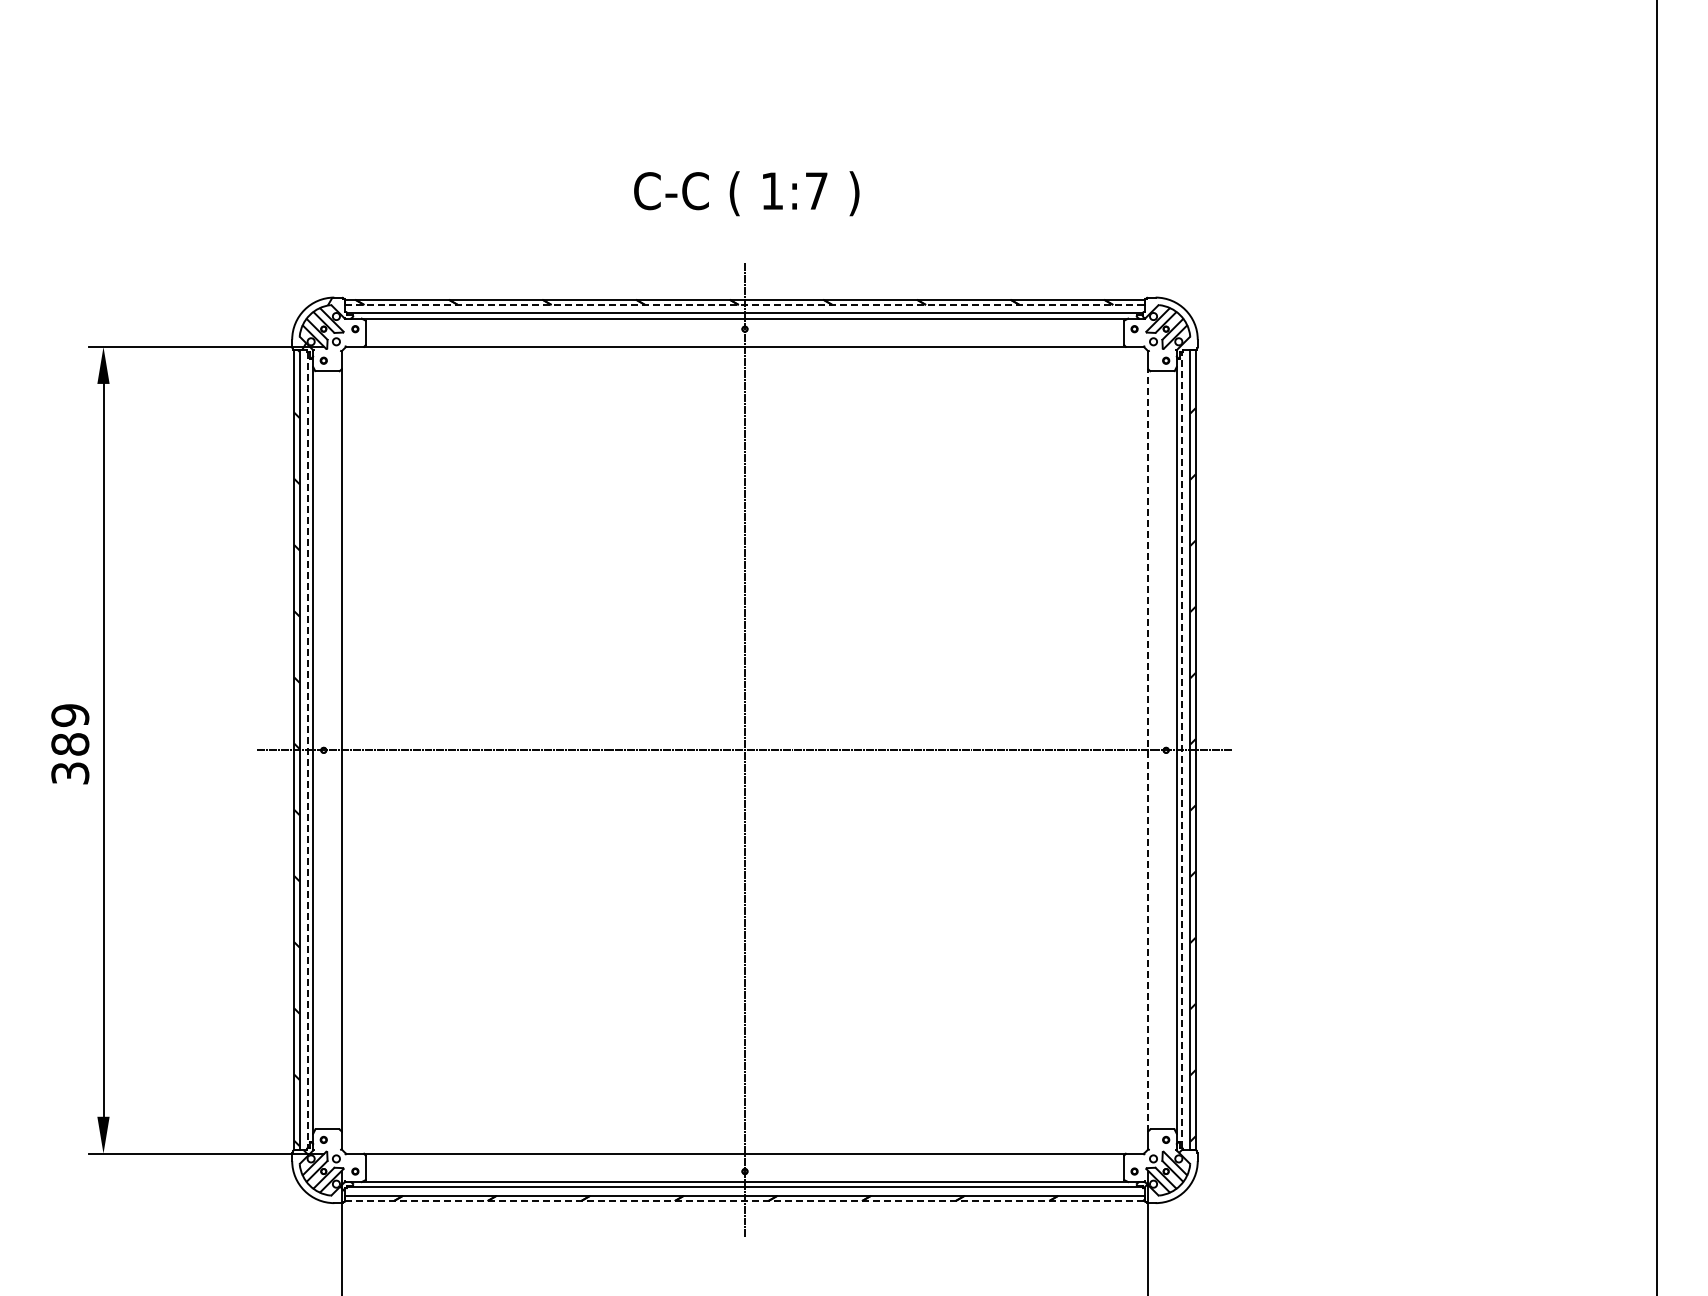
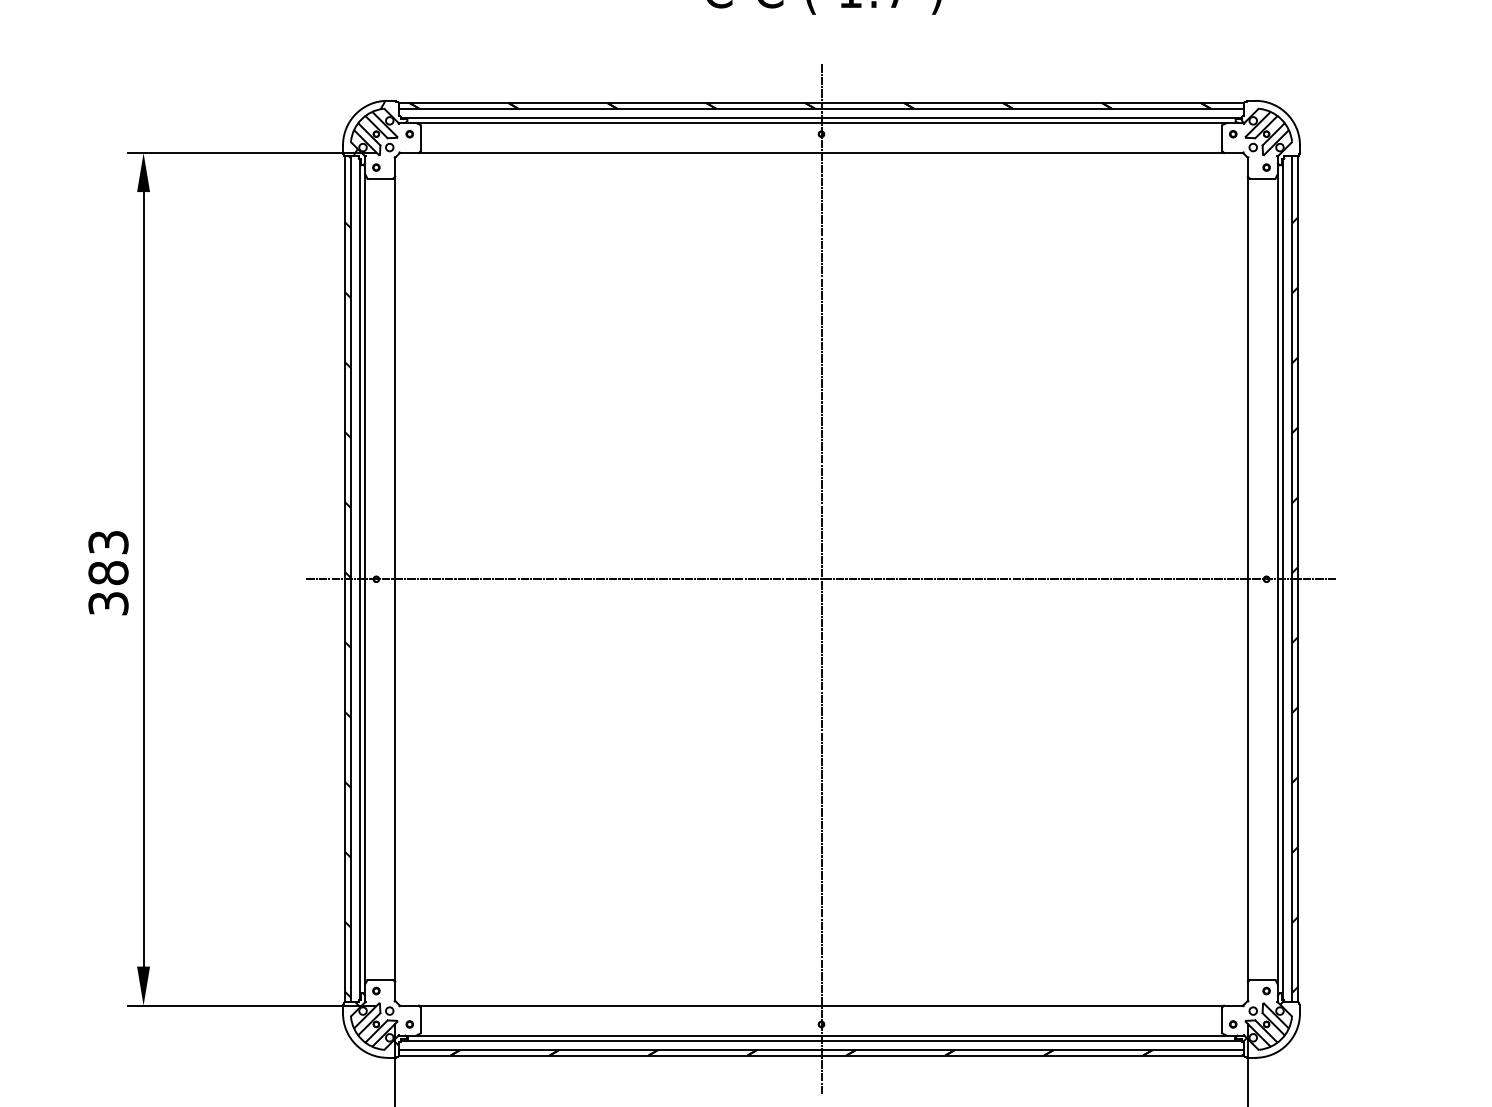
line: (745, 304) -> (822, 108), dashed -> solid
text: (70, 715) -> (108, 542), 389 -> 383
line: (1148, 749) -> (1247, 578), dashed -> solid
line: (1181, 749) -> (1282, 578), dashed -> solid
line: (308, 750) -> (360, 579), dashed -> solid
line: (745, 1201) -> (822, 1056), dashed -> solid

